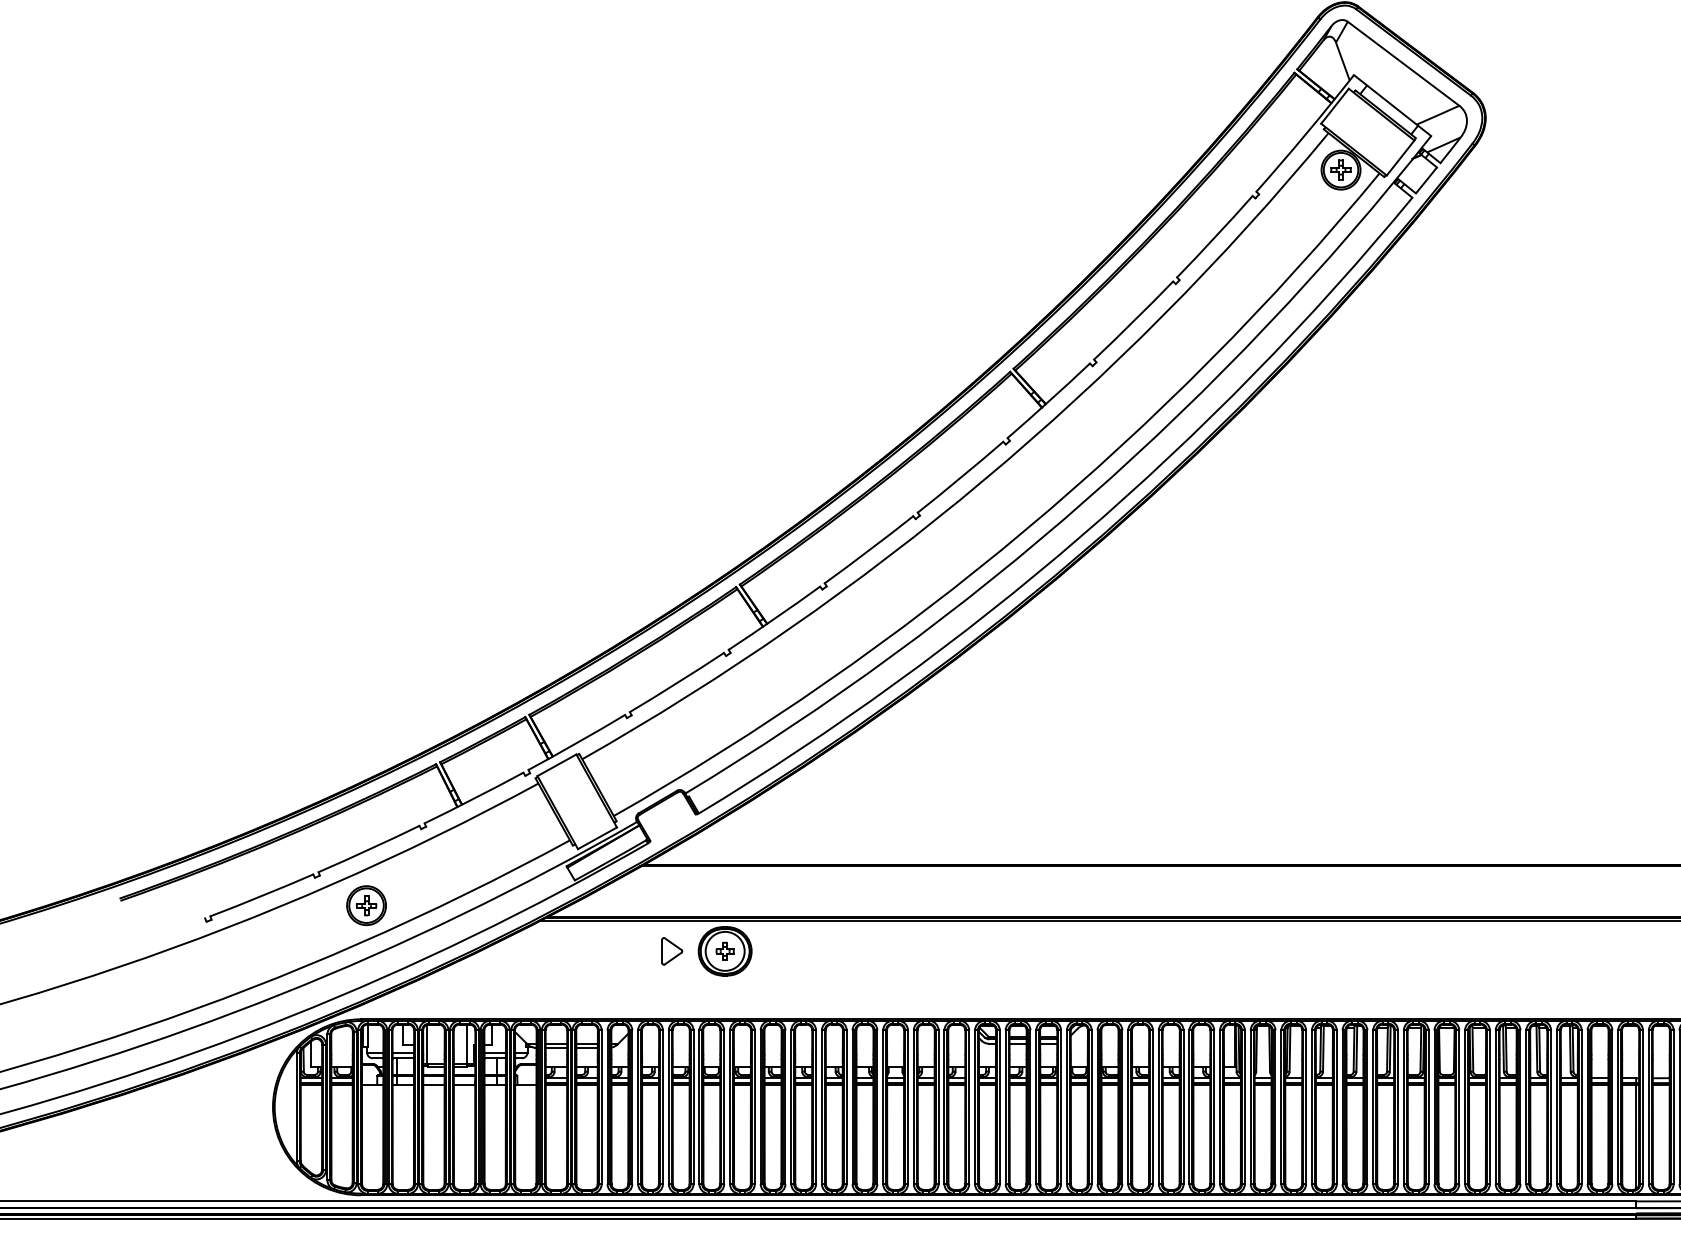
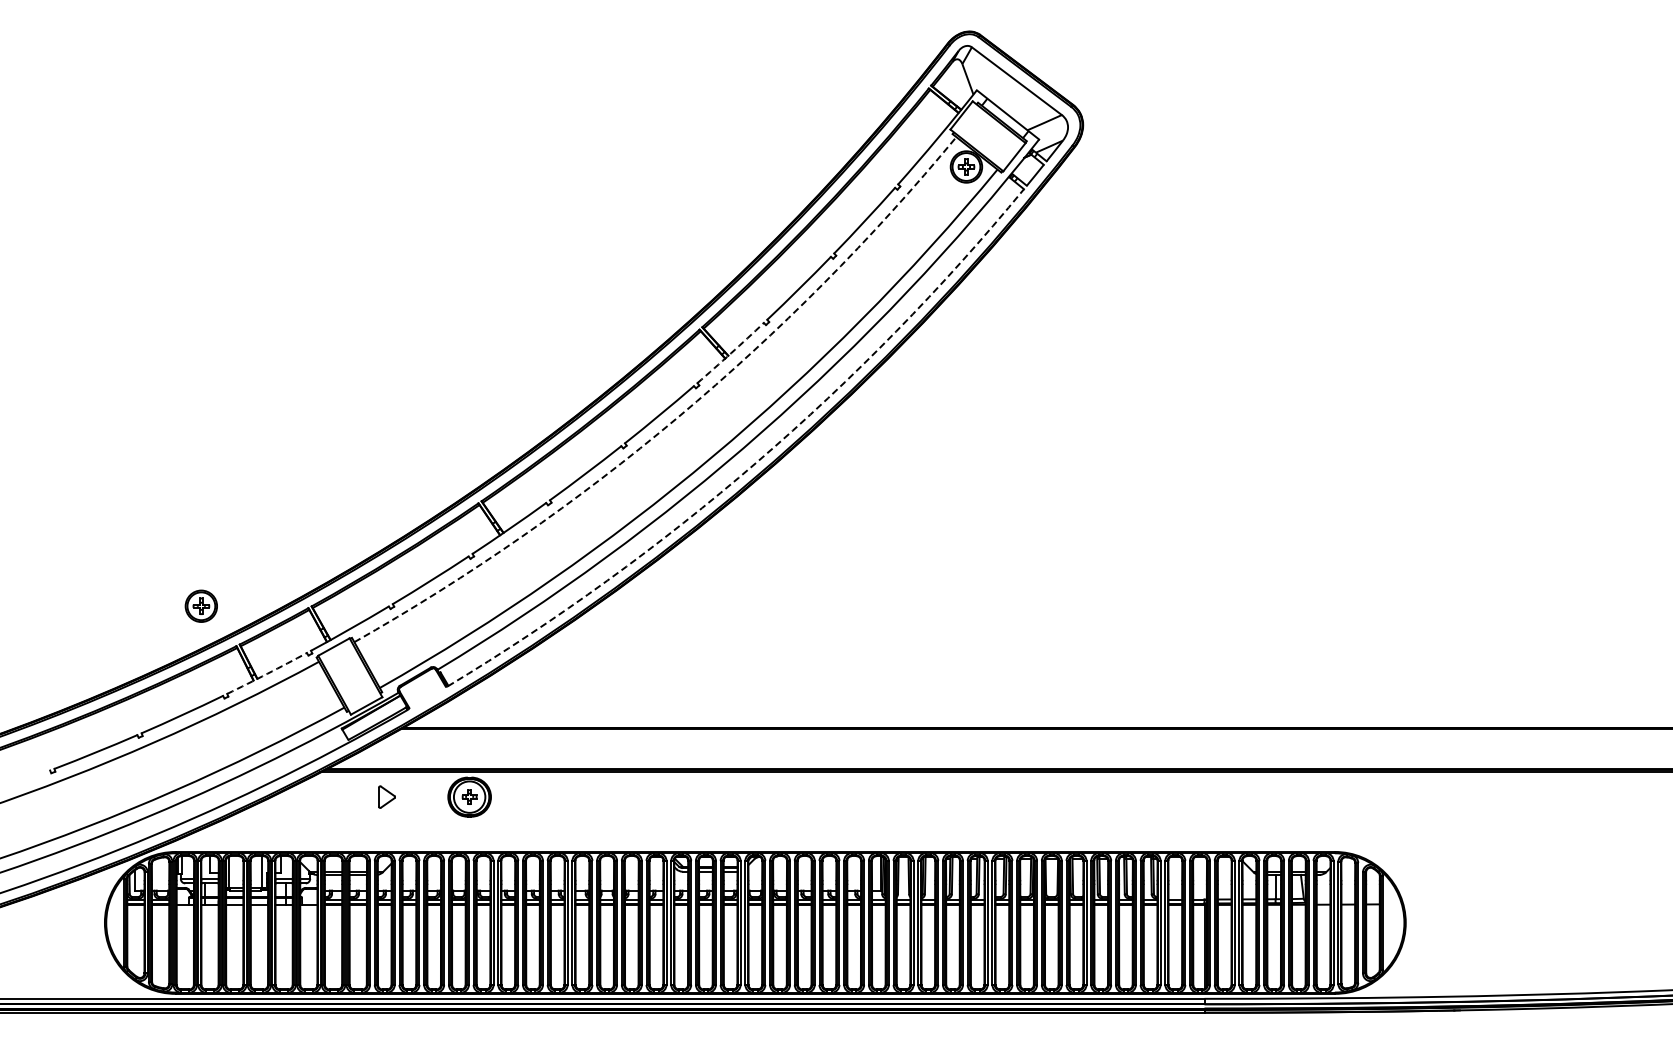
arc: (1048, 401) -> (730, 353), solid -> dashed
arc: (984, 480) -> (678, 417), solid -> dashed
arc: (1082, 536) -> (757, 462), solid -> dashed
arc: (474, 798) -> (267, 673), solid -> dashed
part: (365, 904) -> (200, 605), moved
part: (671, 950) -> (386, 796), moved

